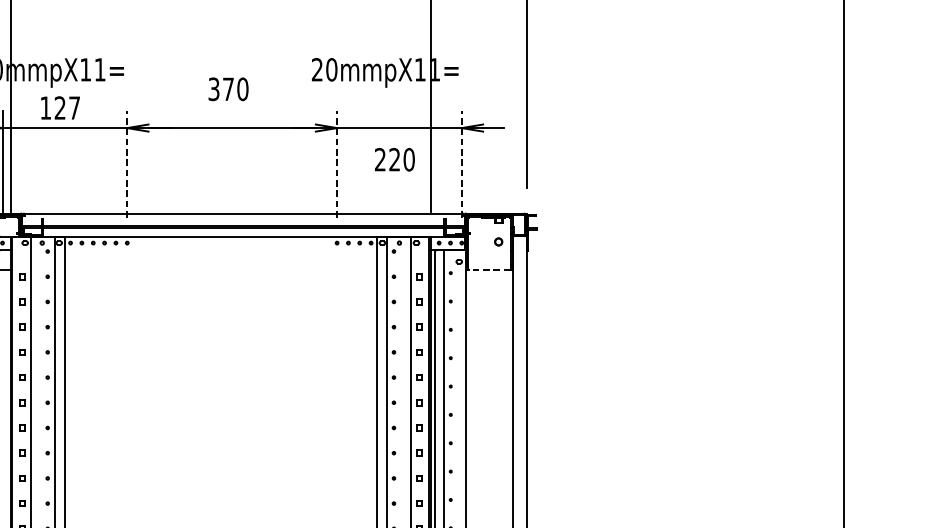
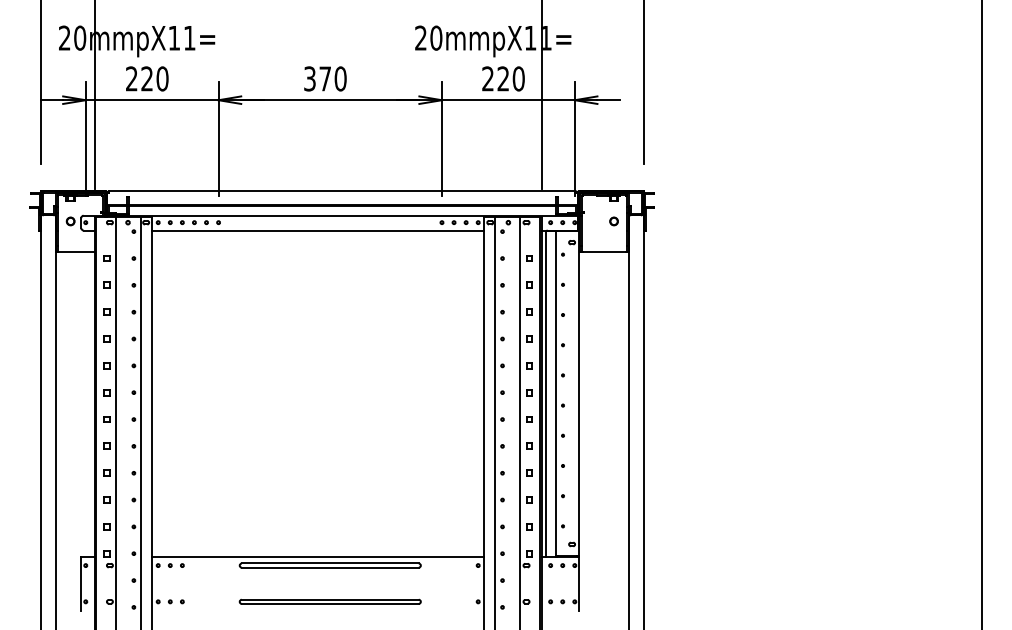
text: (228, 88) -> (325, 78), moved
text: (60, 107) -> (147, 78), 127 -> 220
text: (394, 159) -> (503, 78), moved
line: (127, 164) -> (218, 138), dashed -> solid
line: (337, 164) -> (442, 138), dashed -> solid
line: (461, 164) -> (574, 138), dashed -> solid
line: (221, 250) -> (318, 230), added
line: (489, 270) -> (604, 251), dashed -> solid

